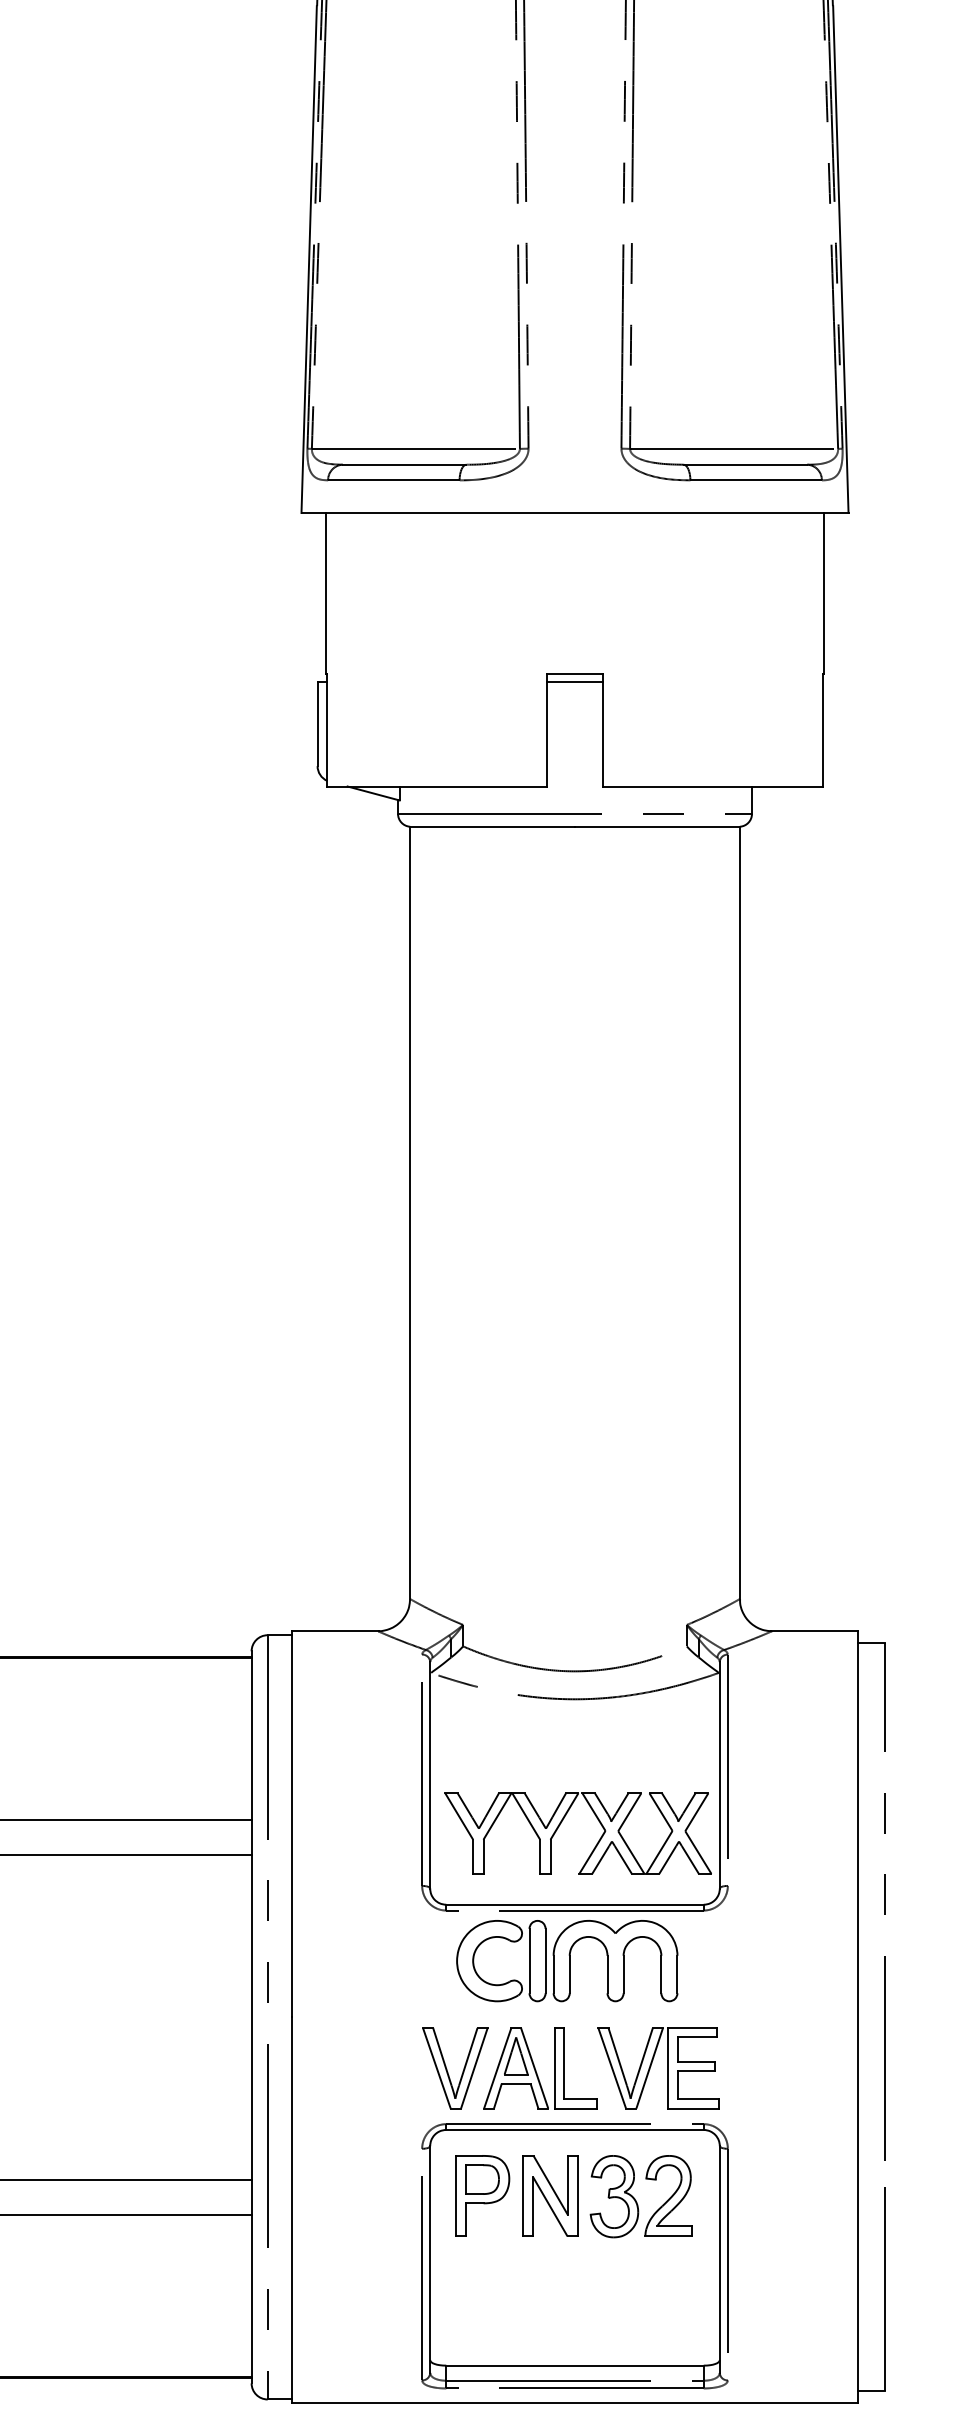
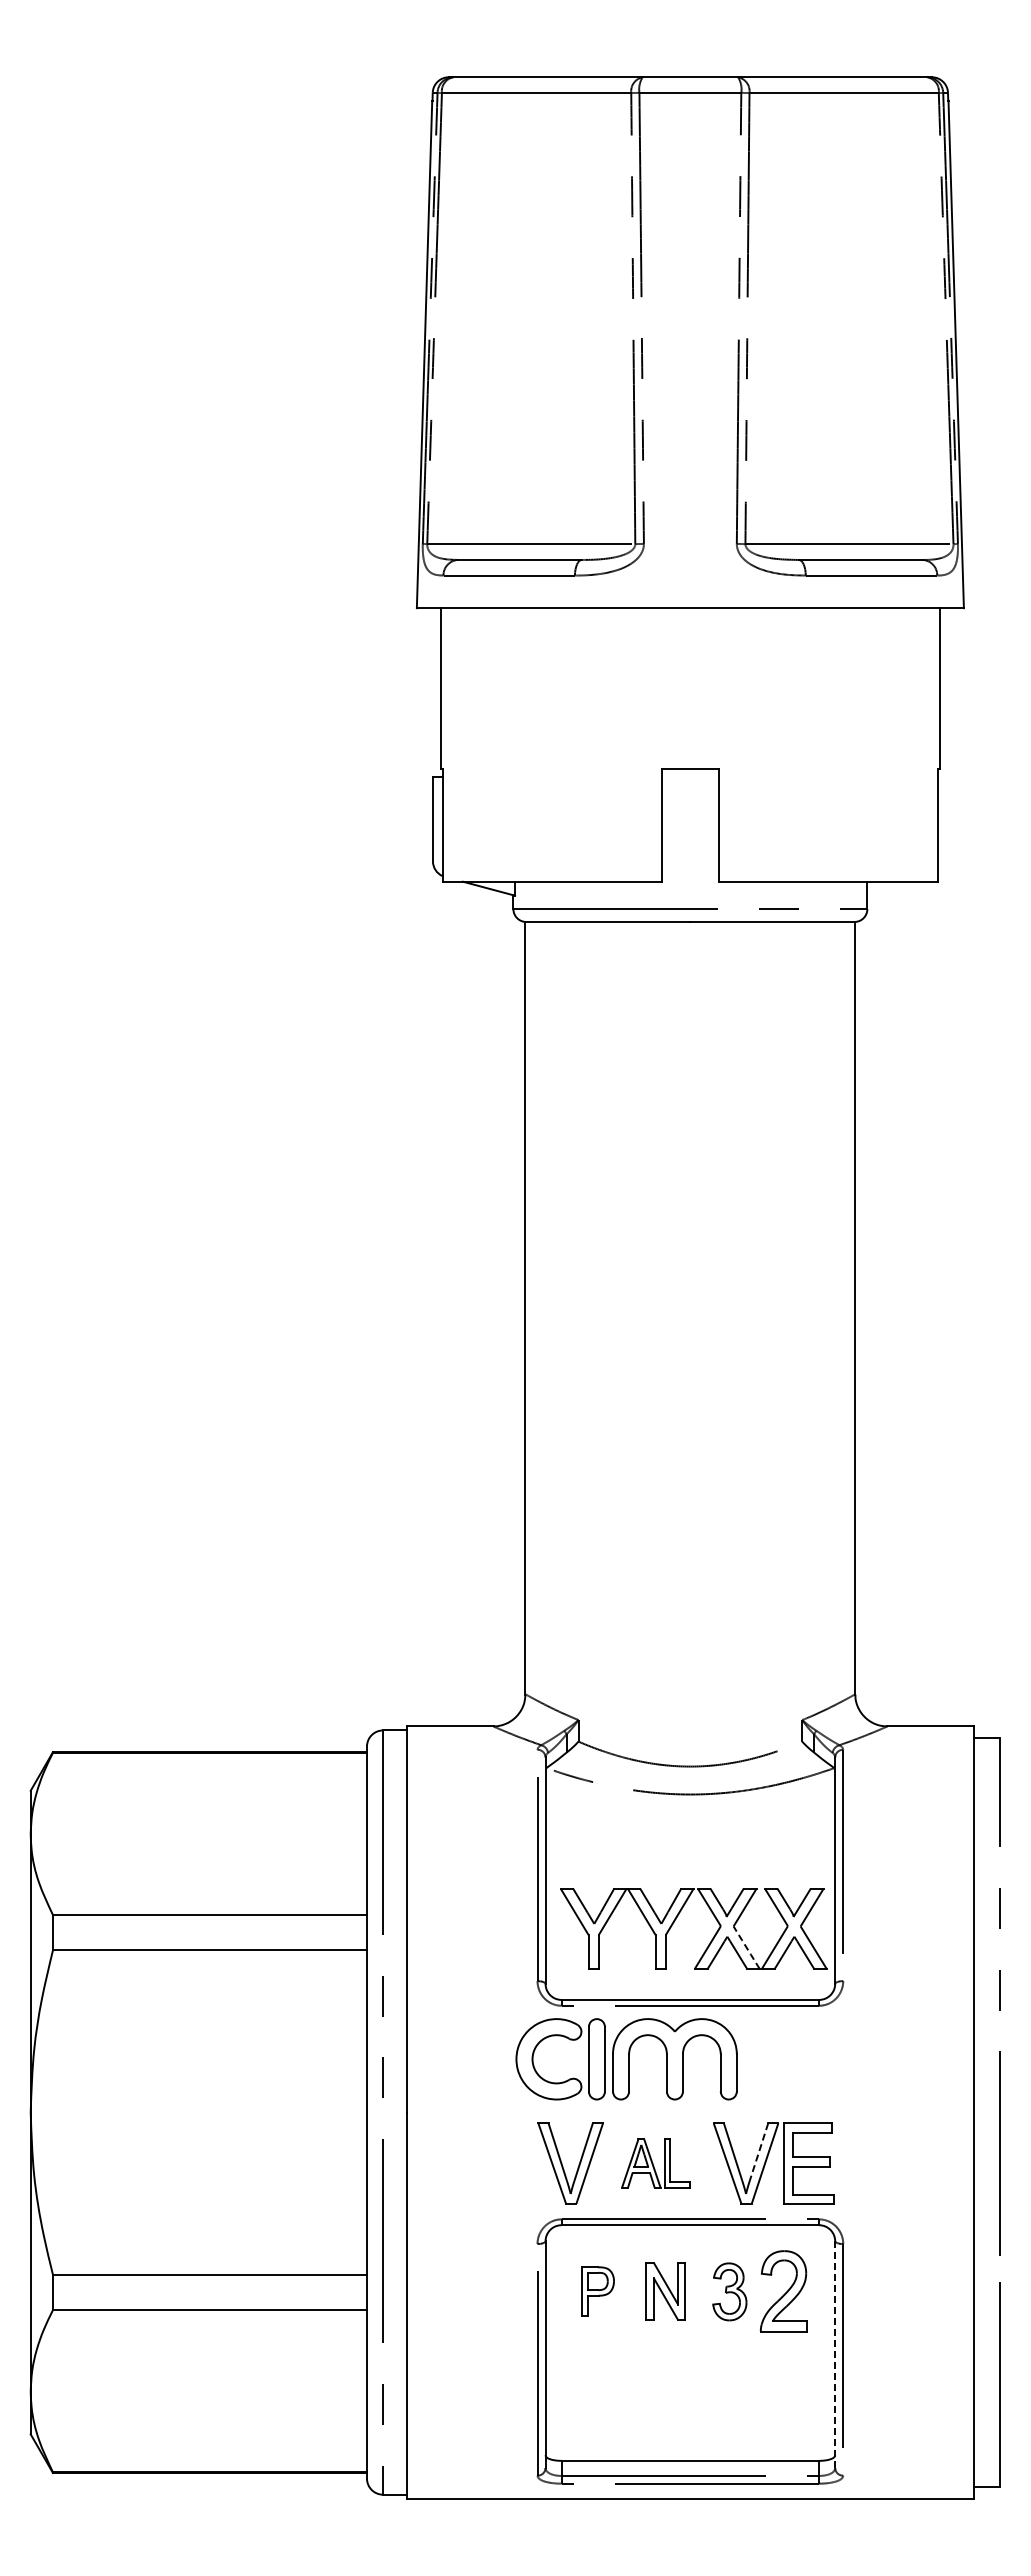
line: (575, 682) -> (690, 777), removed
line: (631, 1852) -> (746, 1947), solid -> dashed
part: (567, 1961) -> (626, 2059), moved
line: (643, 2057) -> (758, 2152), solid -> dashed
part: (540, 2068) -> (655, 2163), size x0.6
part: (482, 2196) -> (597, 2291), size x0.6
part: (550, 2196) -> (665, 2291), size x0.7
part: (614, 2196) -> (729, 2291), size x0.7
line: (720, 2259) -> (835, 2354), solid -> dashed

